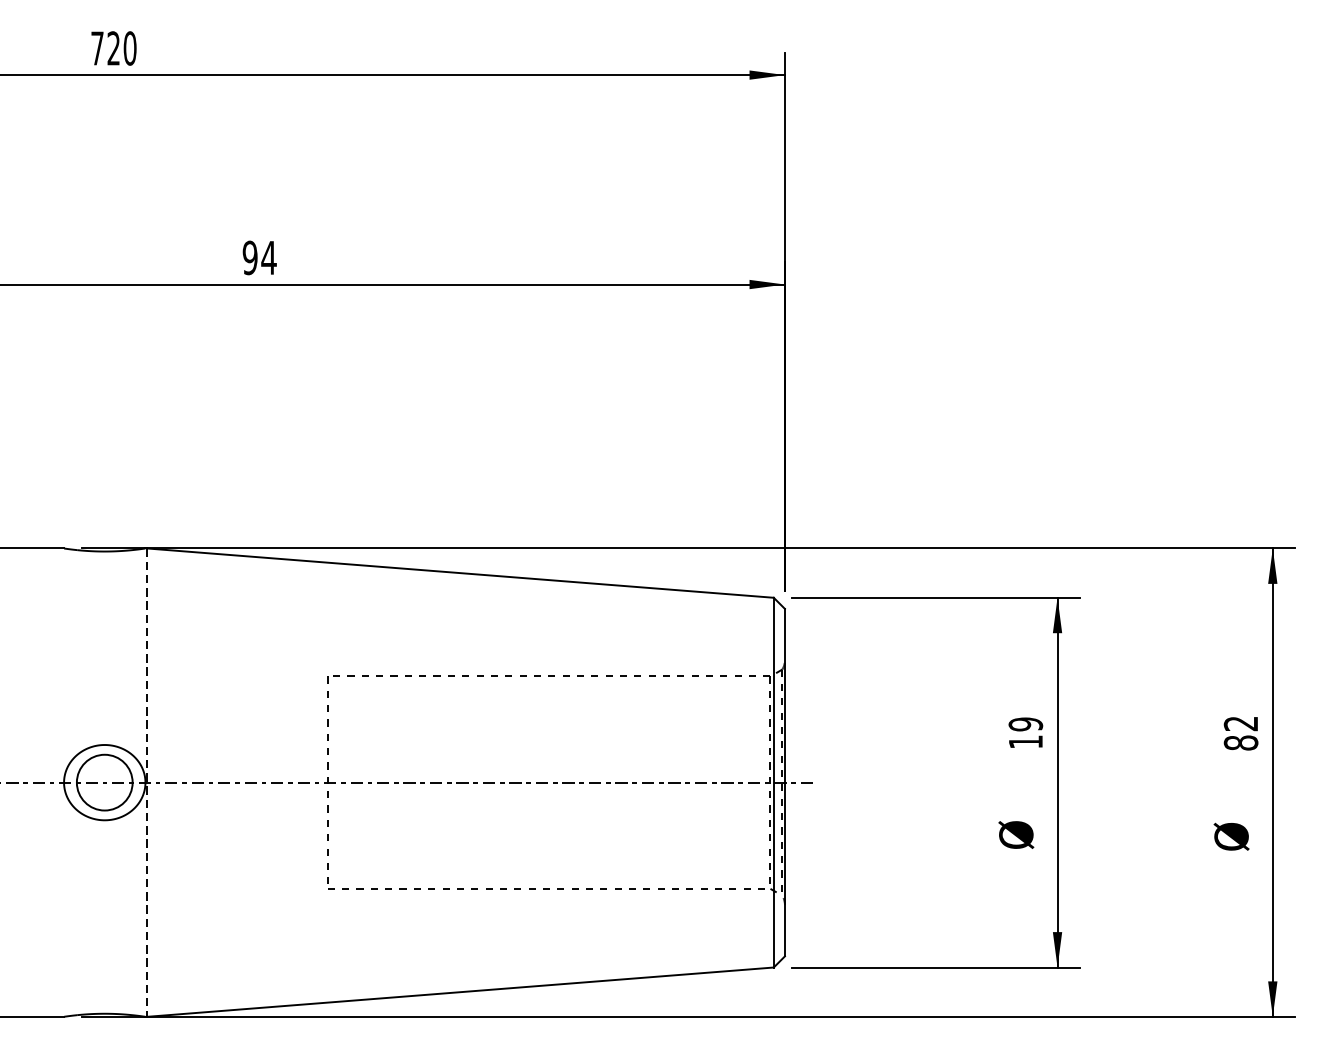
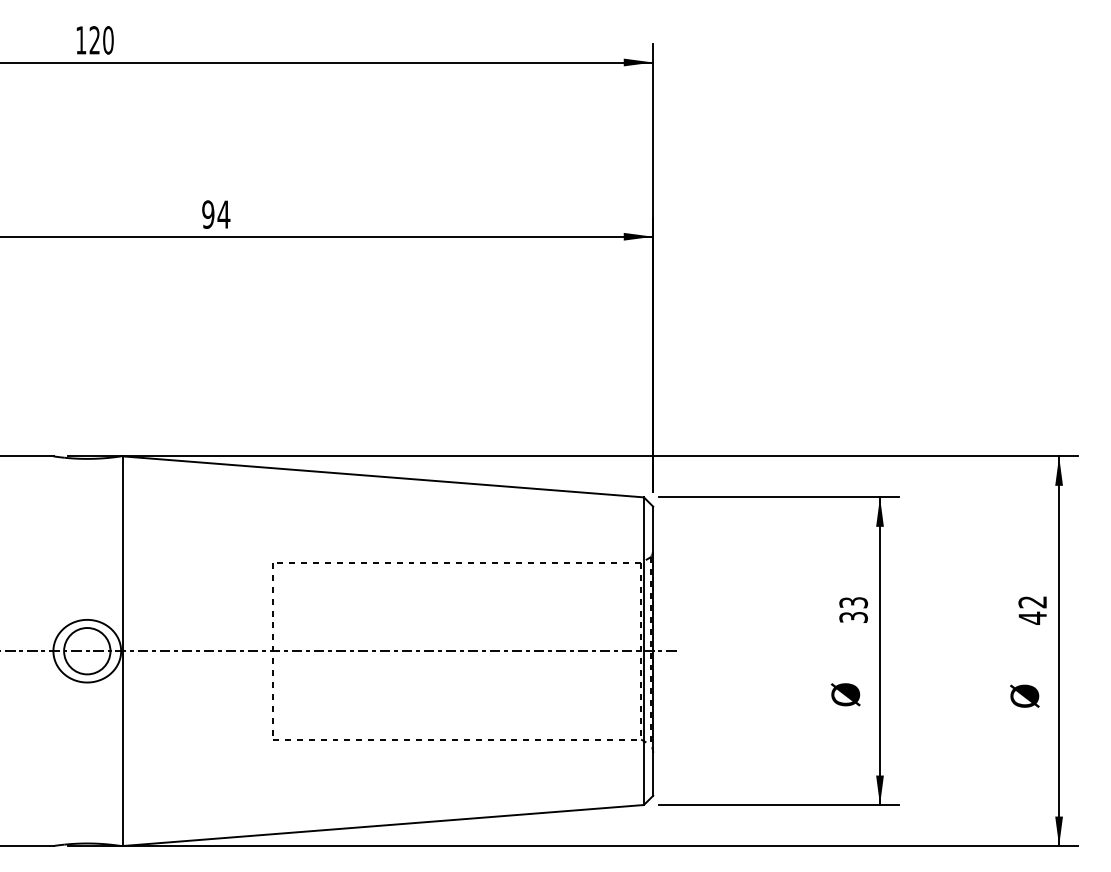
text: (97, 48) -> (81, 40), 720 -> 120
text: (1025, 732) -> (853, 609), 19 -> 33
text: (1240, 742) -> (1032, 617), 82 -> 42
line: (147, 783) -> (122, 651), dashed -> solid

